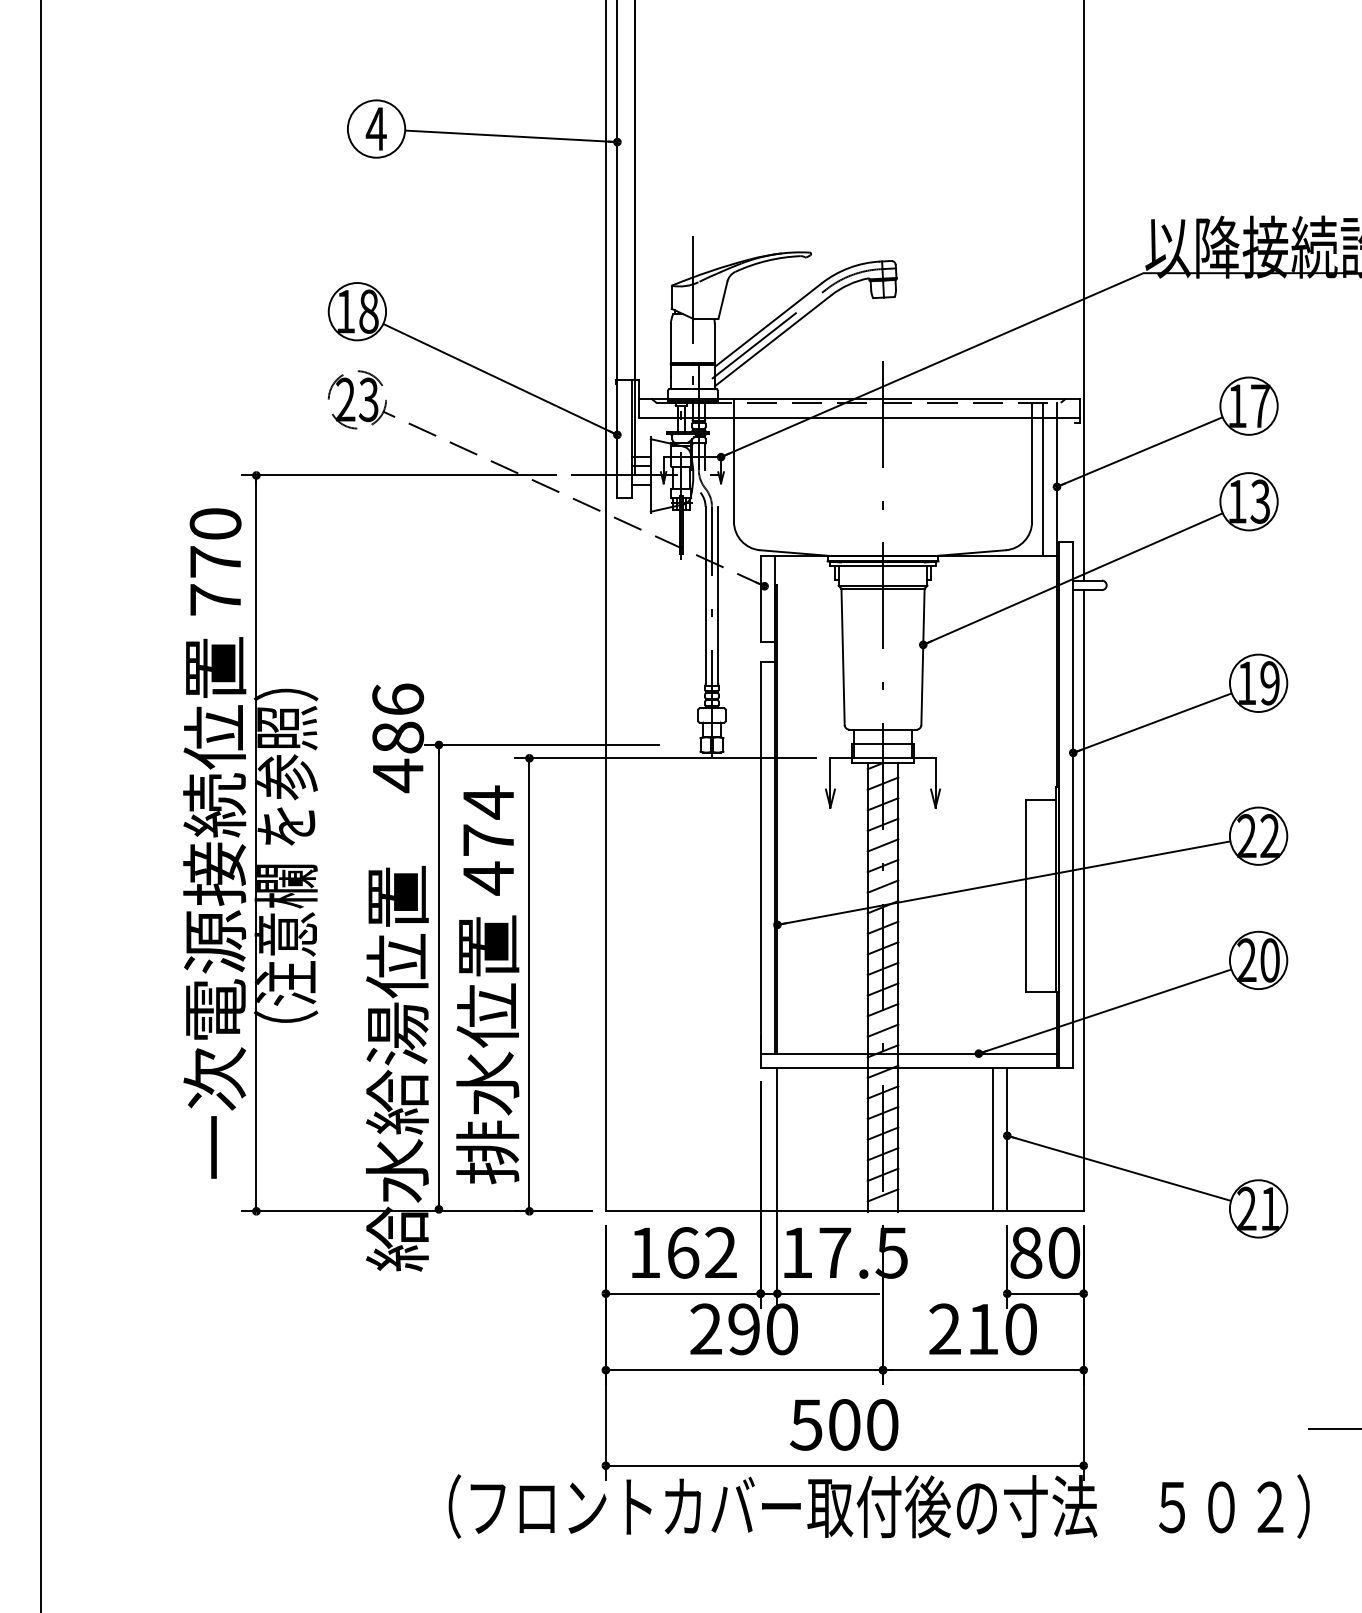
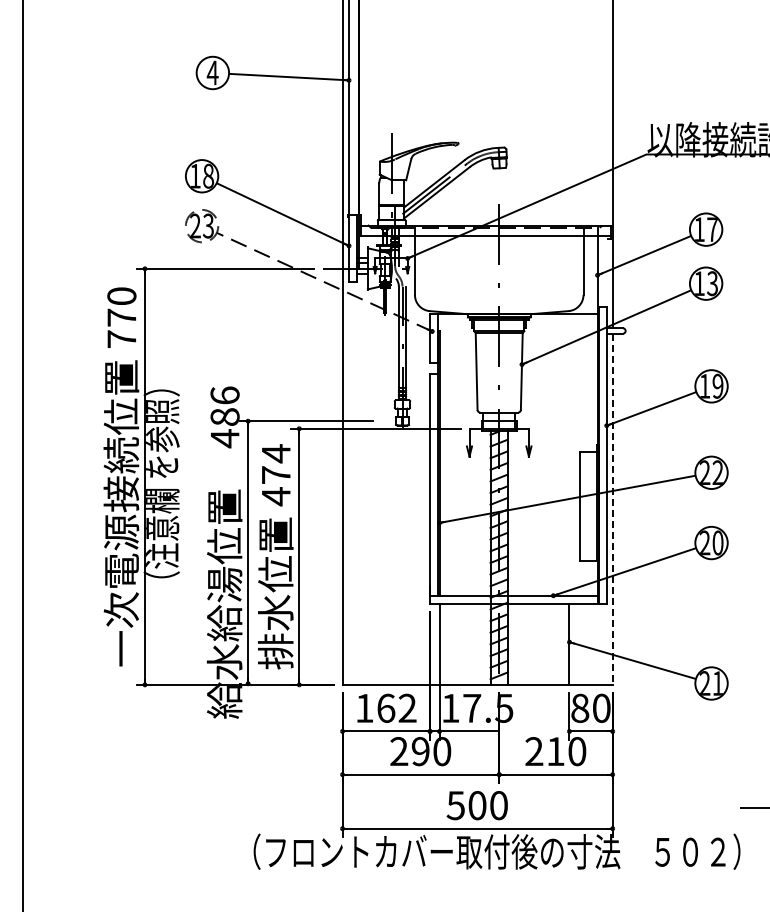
line: (1042, 478) -> (589, 270), removed
line: (1083, 901) -> (612, 509), solid -> dashed
line: (993, 1138) -> (561, 643), removed

